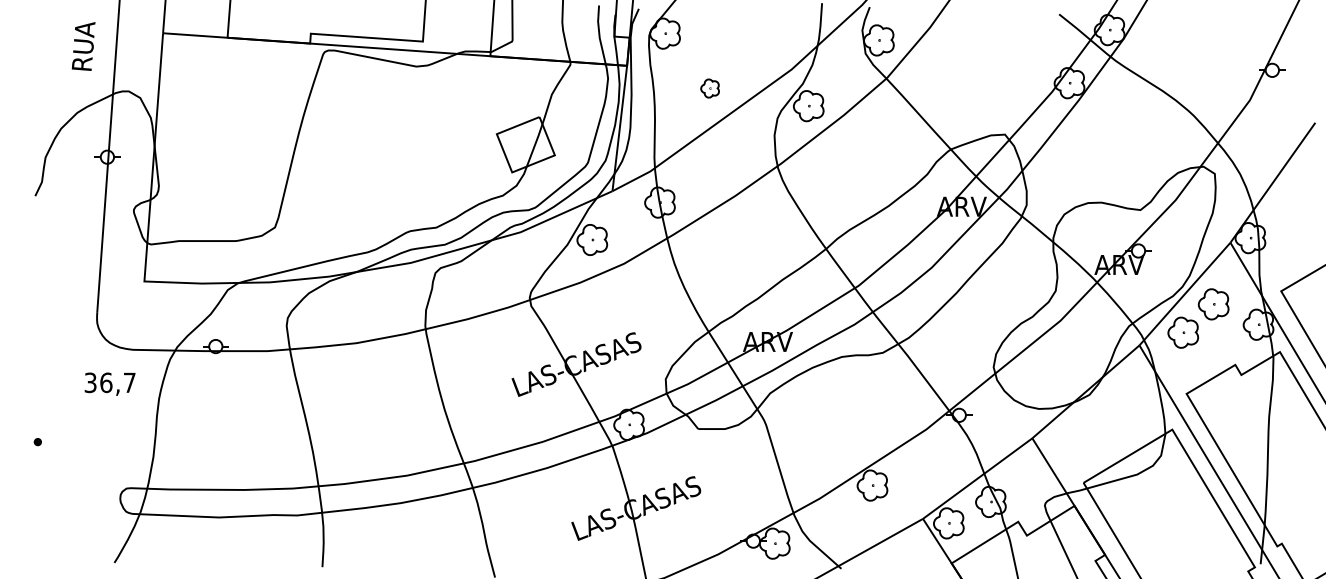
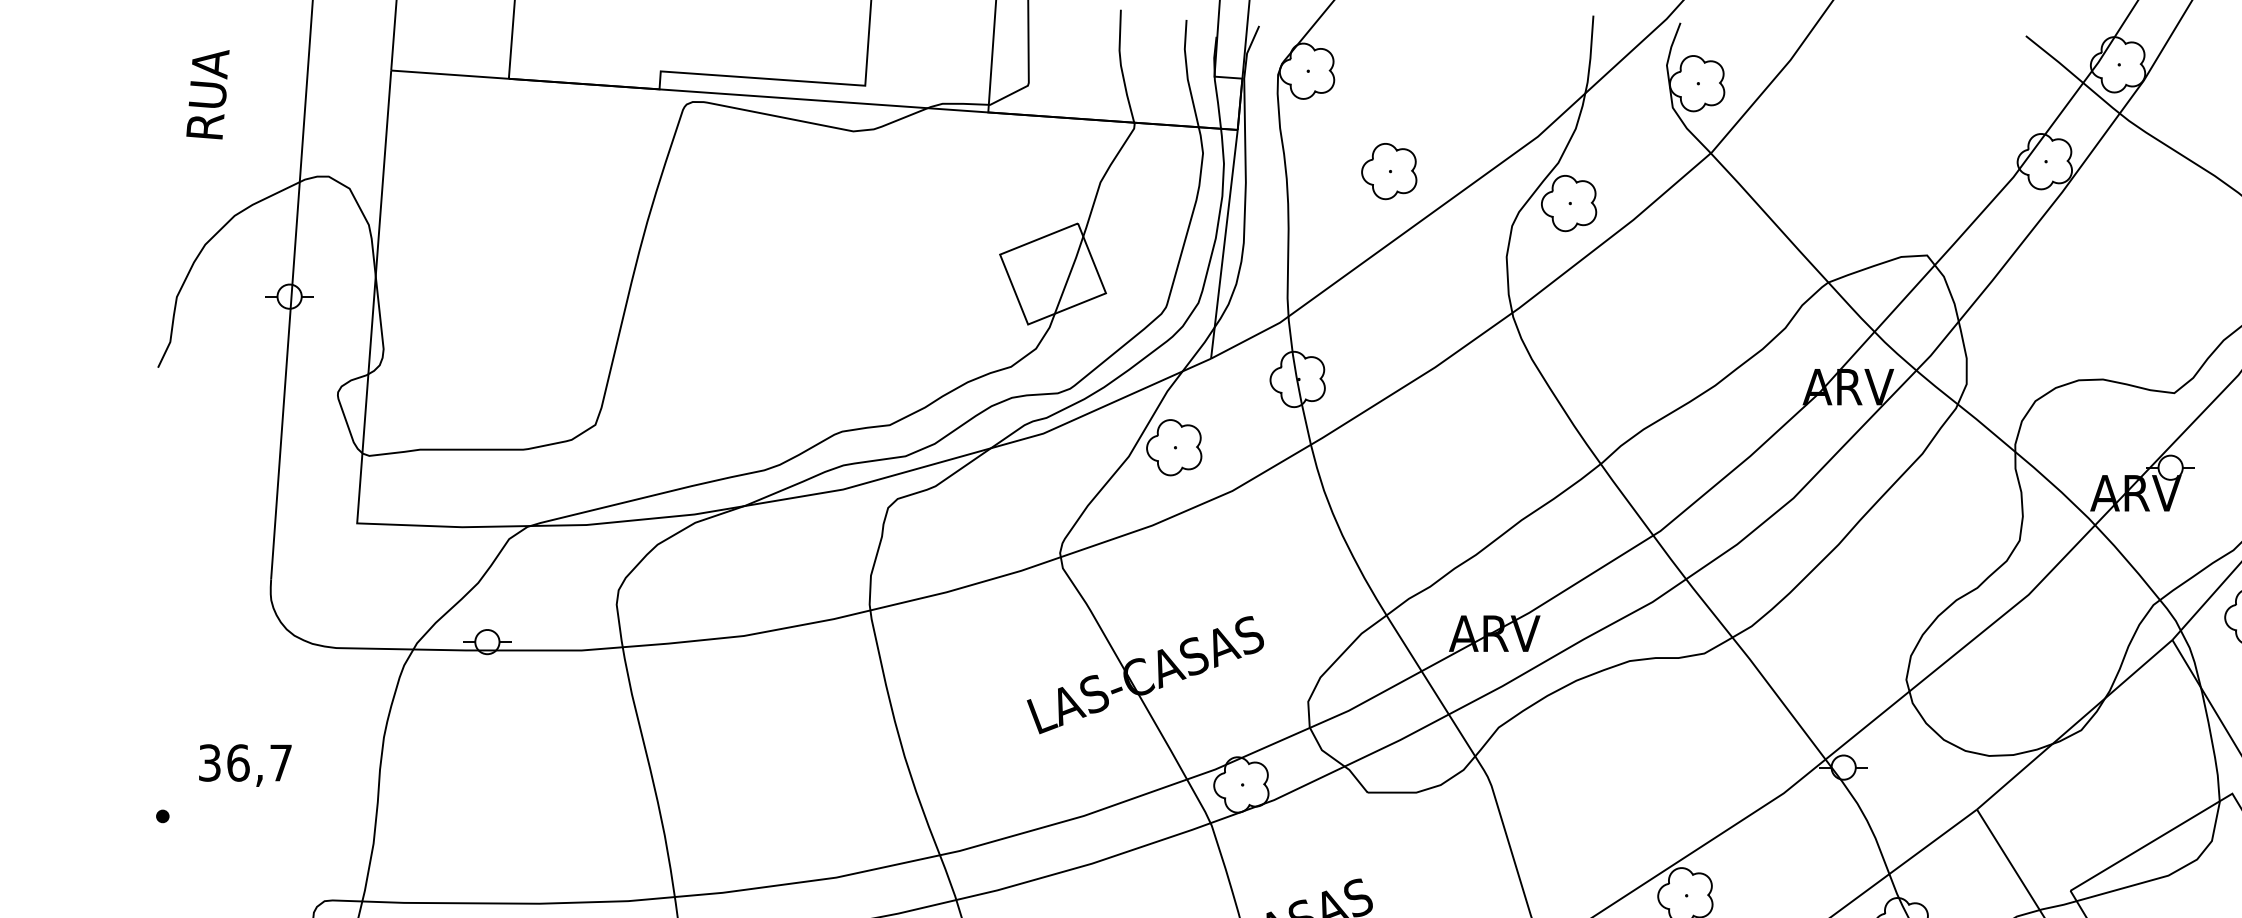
text: (83, 46) -> (207, 94), moved
part: (709, 88) -> (1388, 171), size x1.67
text: (109, 383) -> (244, 764), moved

